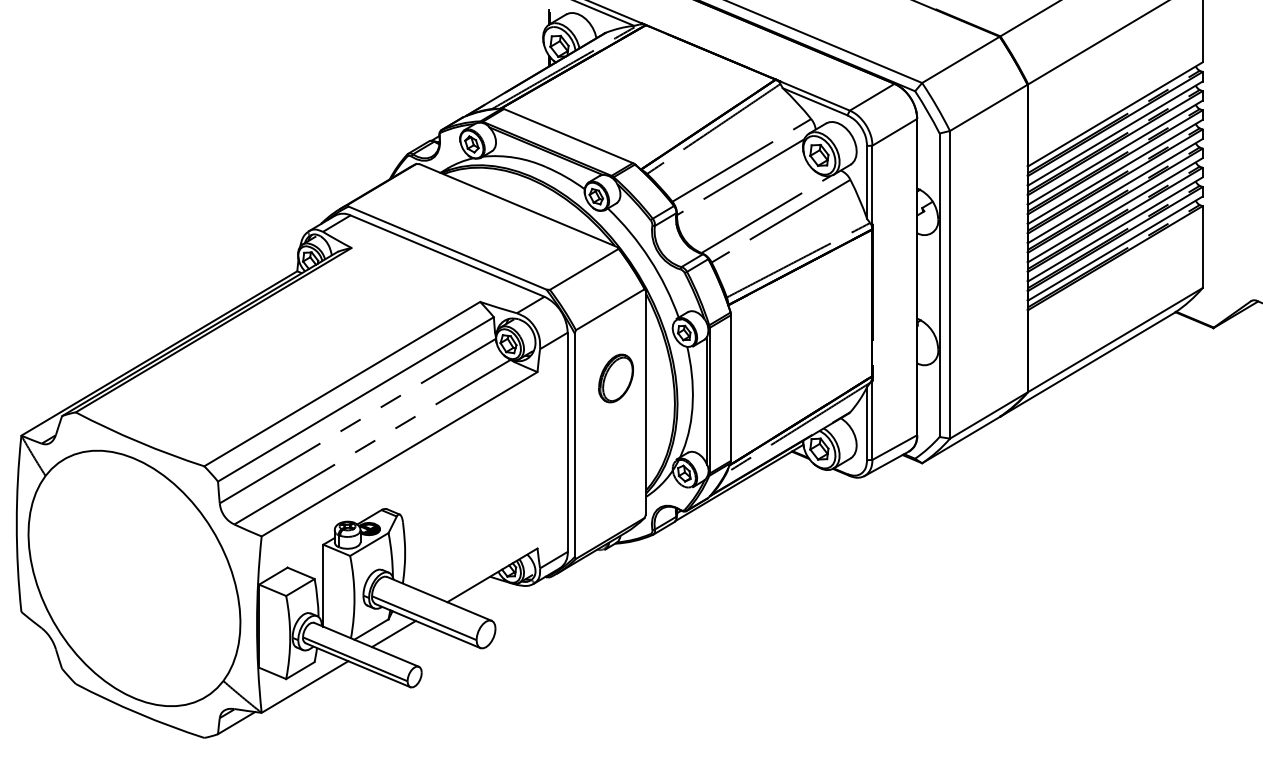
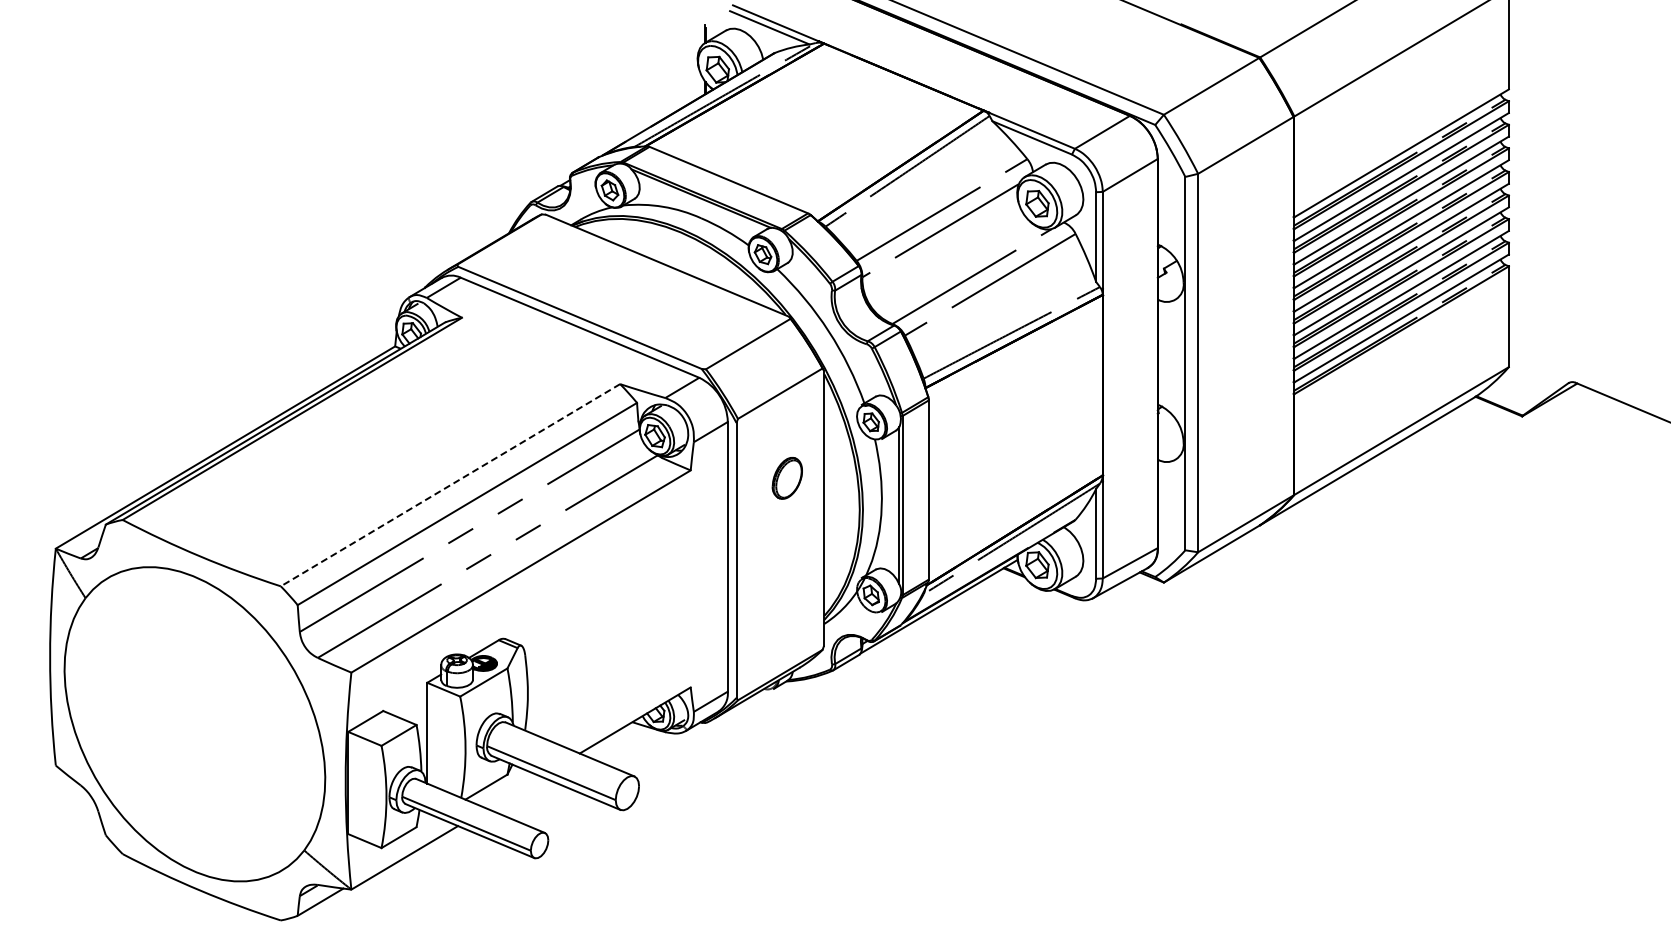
part: (616, 378) -> (787, 478), size x0.7
line: (342, 384) -> (450, 485), solid -> dashed
line: (394, 633) -> (514, 792), removed

